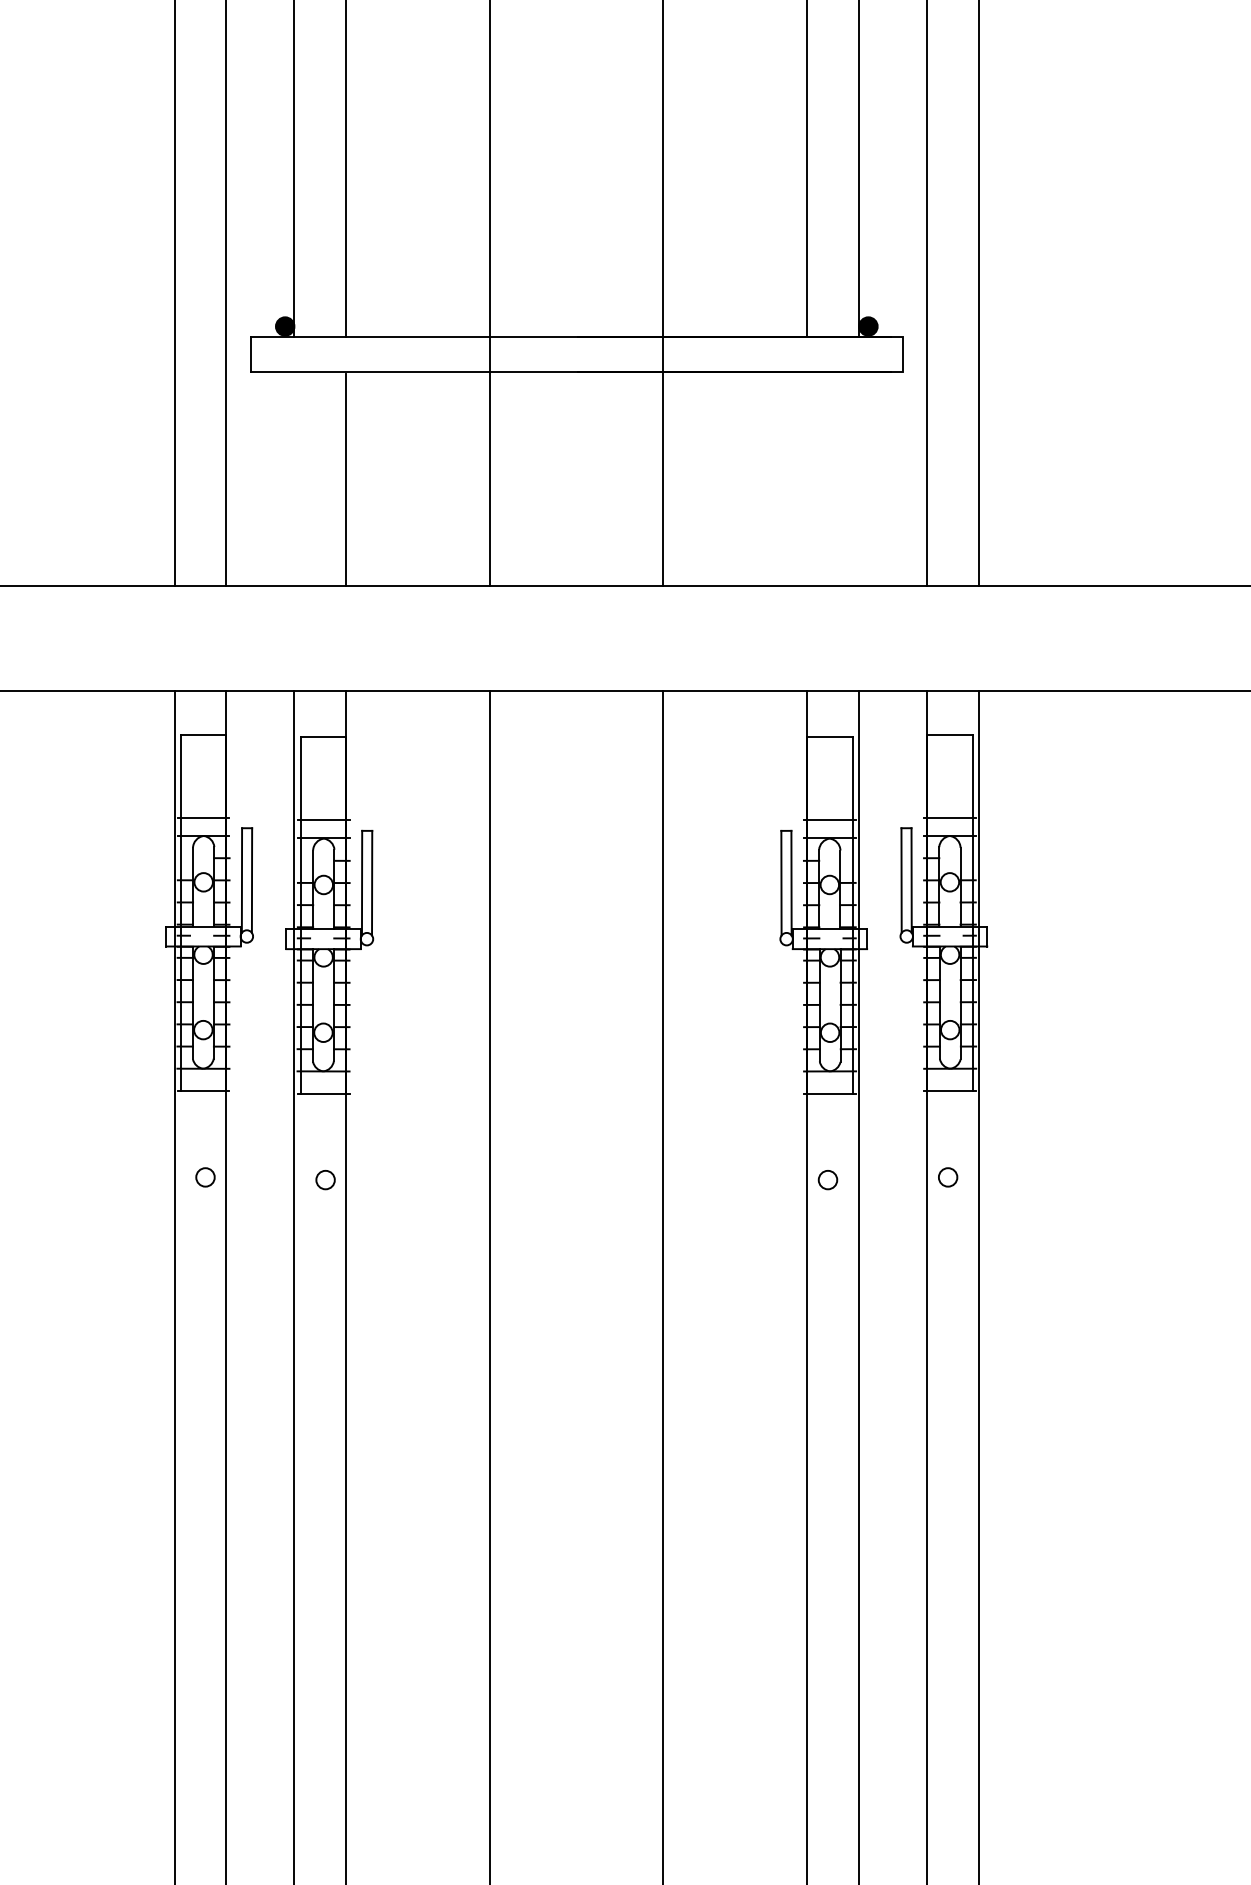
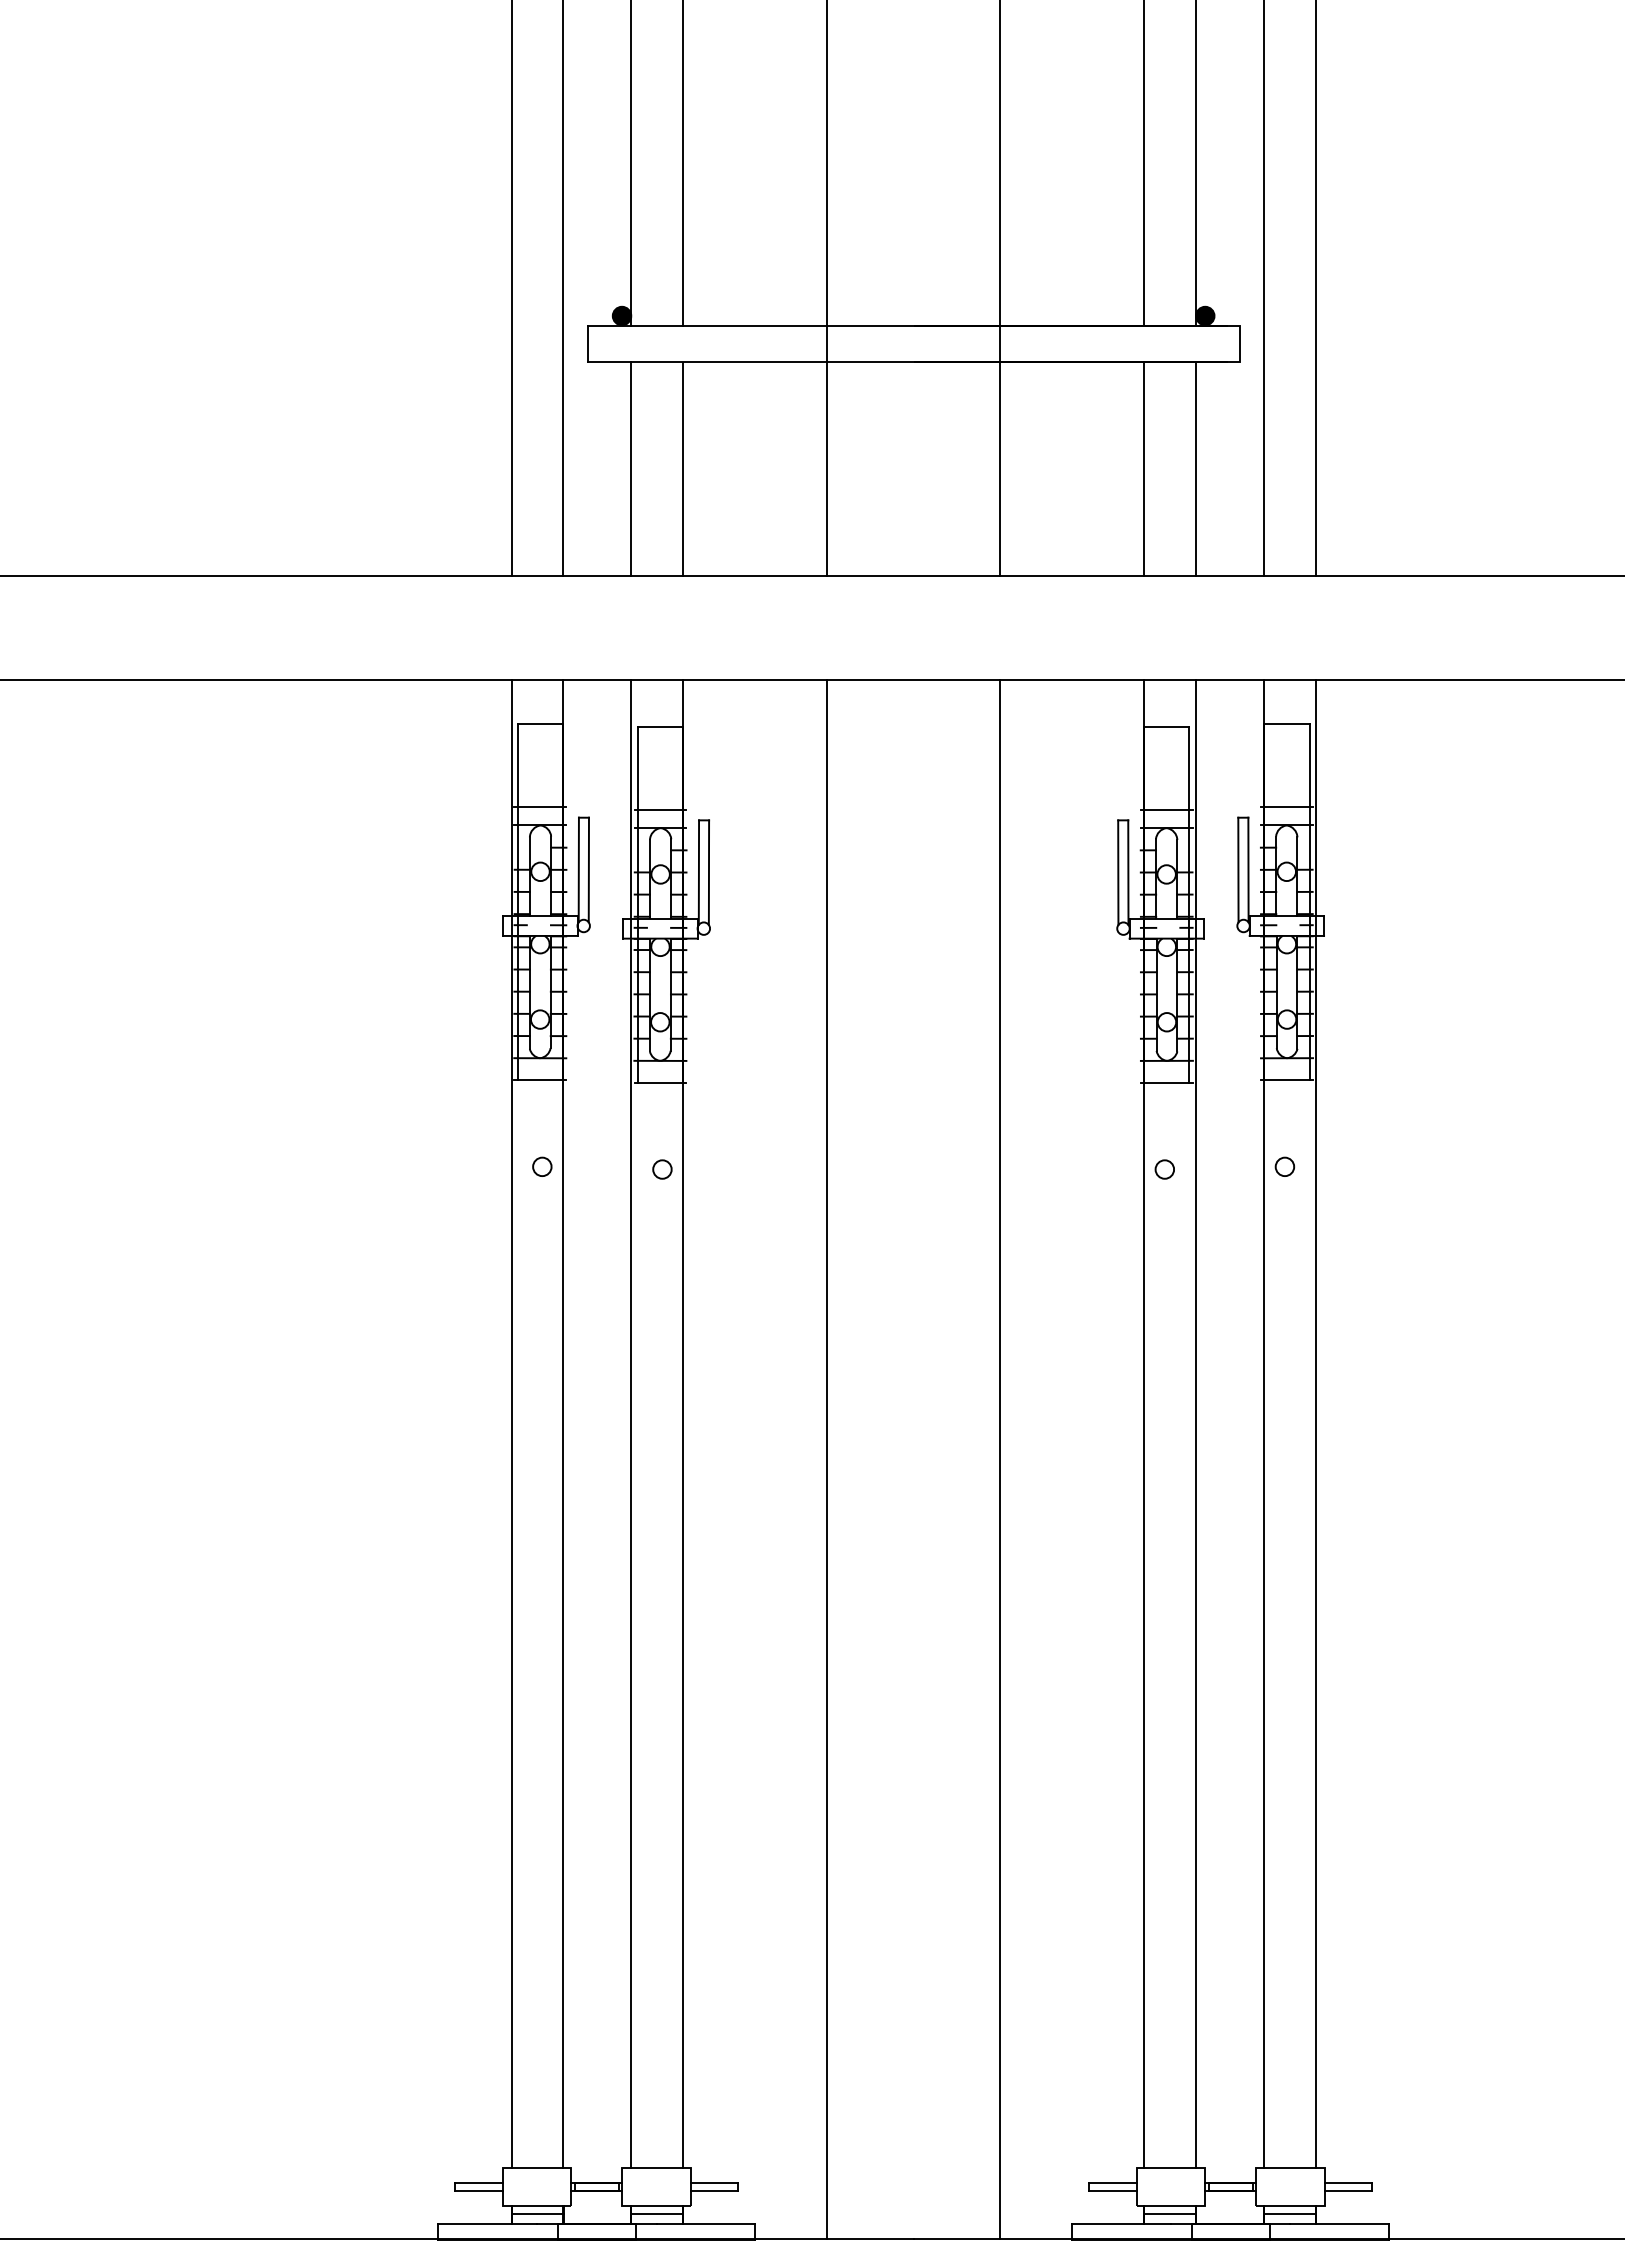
line: (294, 479) -> (631, 468), added
line: (859, 479) -> (1196, 468), added
line: (807, 480) -> (1144, 469), added

